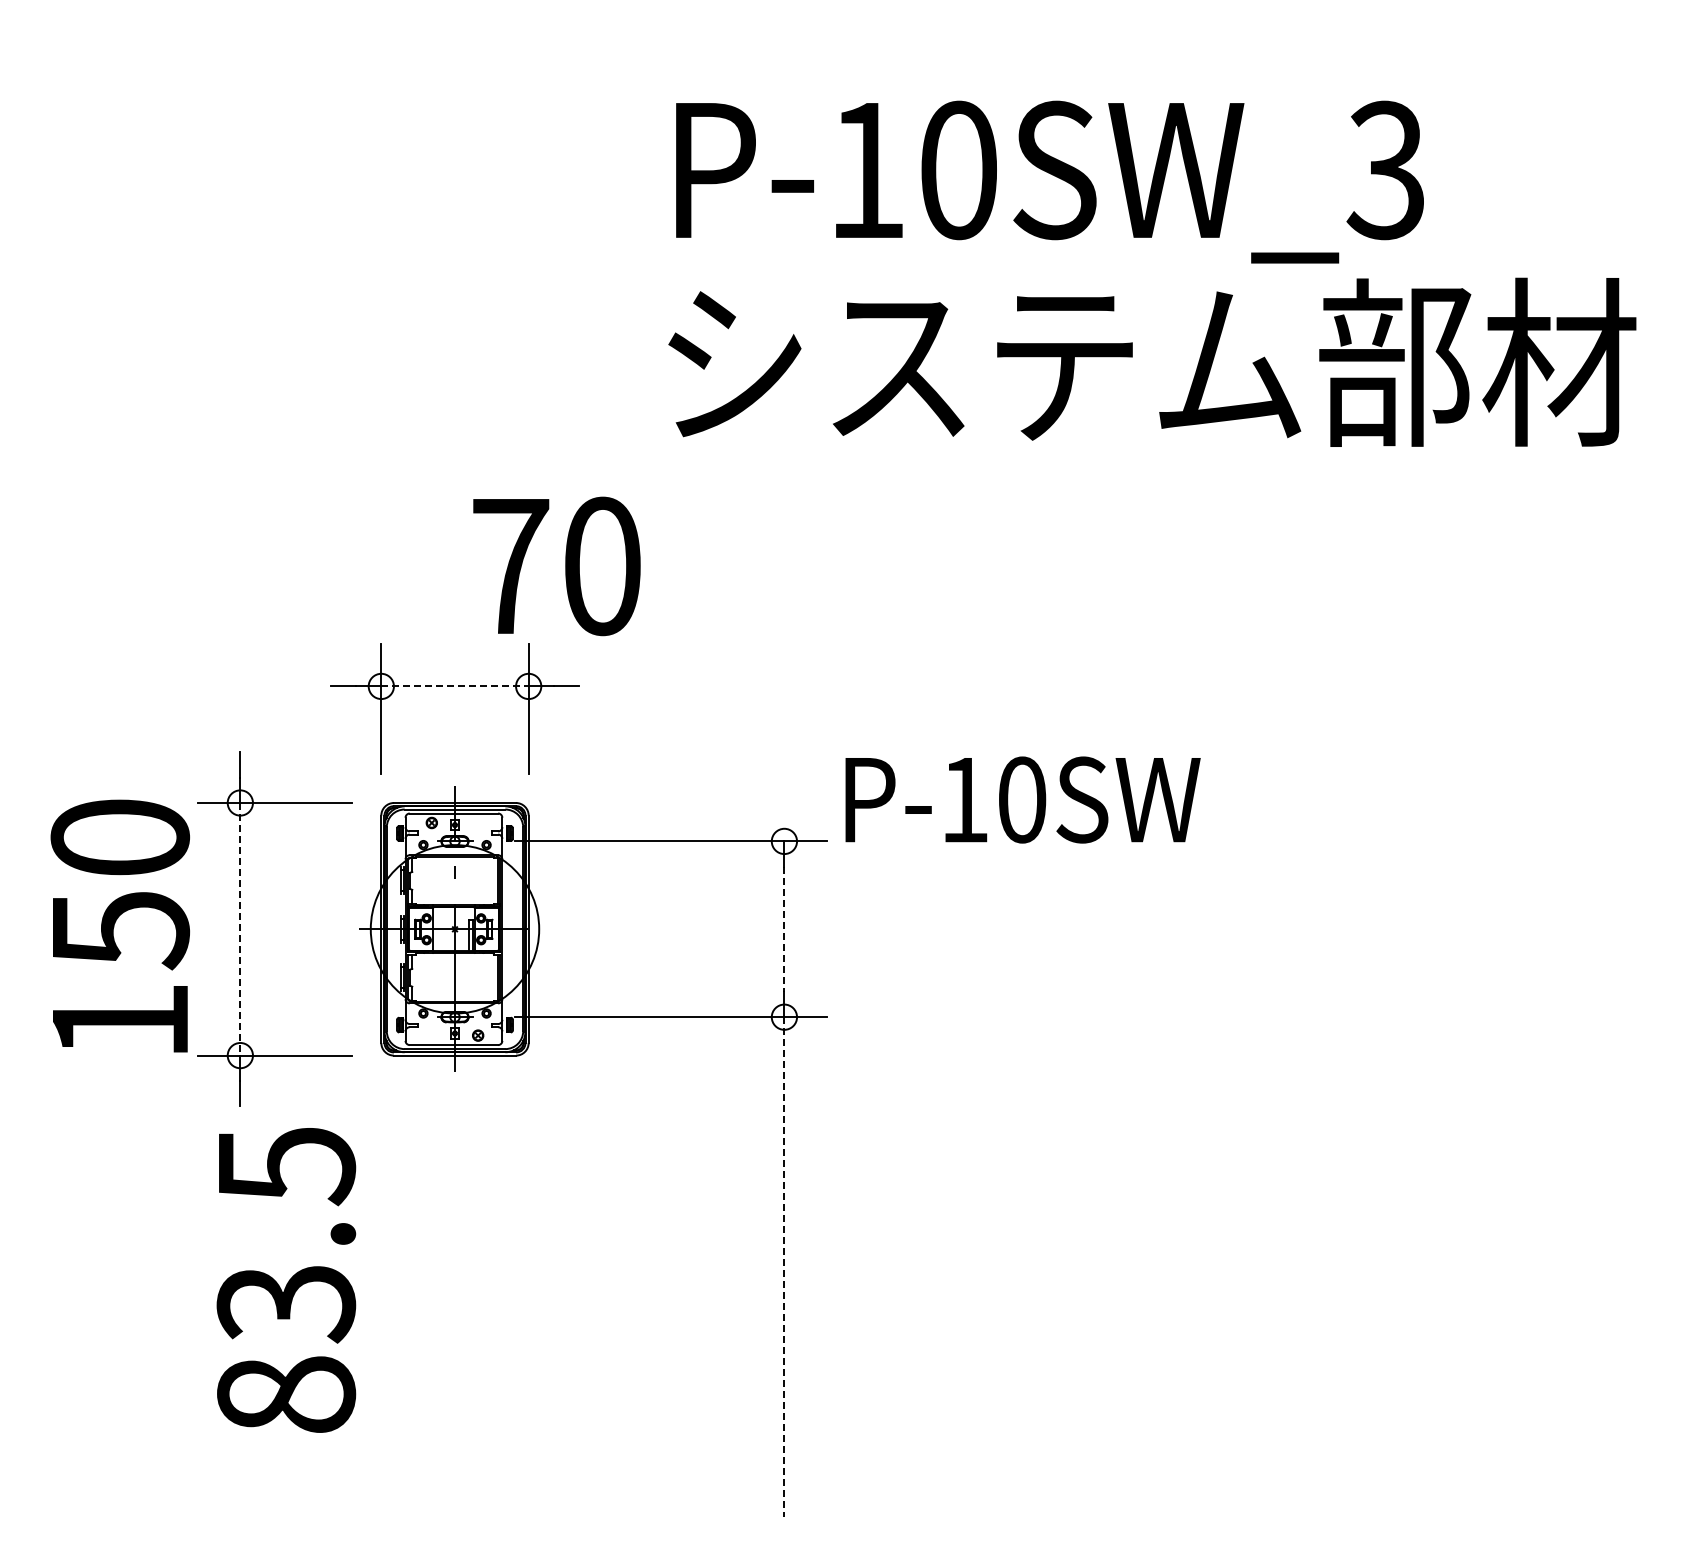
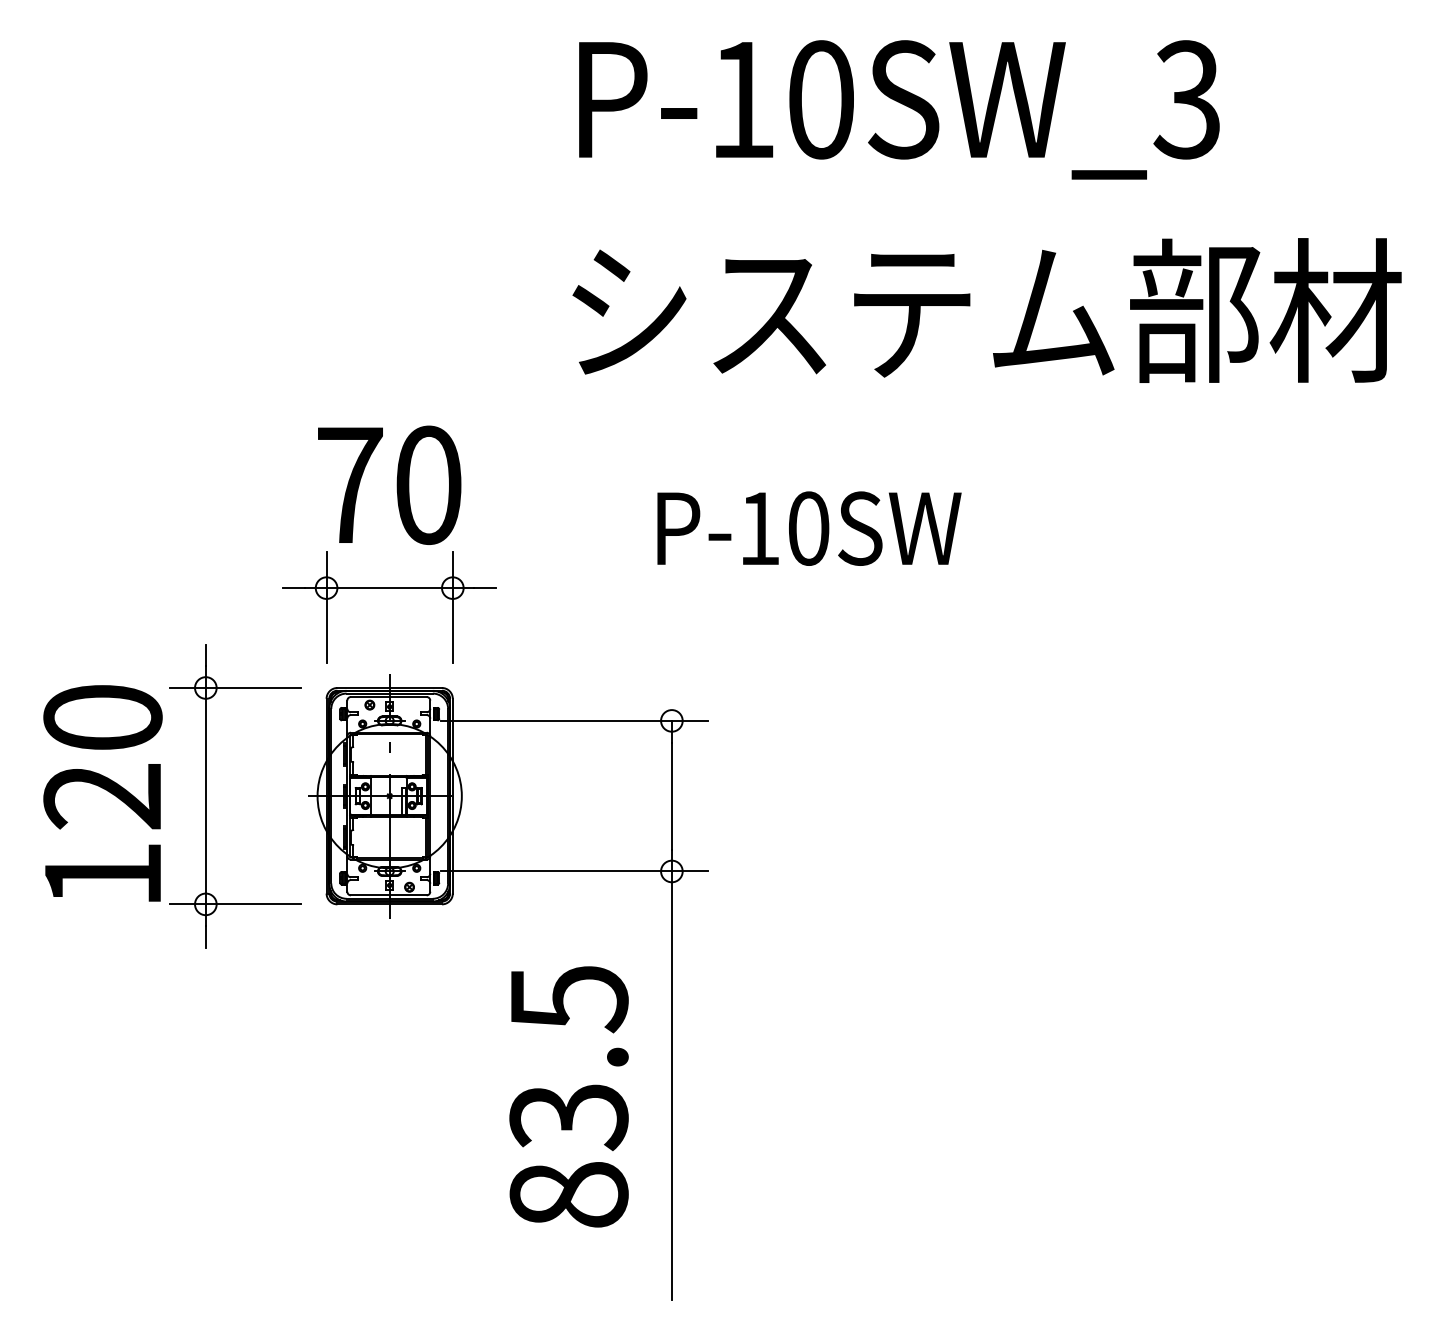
text: (1049, 181) -> (898, 109), moved
text: (556, 566) -> (389, 485), moved
line: (455, 686) -> (390, 588), dashed -> solid
text: (1022, 799) -> (809, 528), moved
line: (240, 929) -> (205, 796), dashed -> solid
line: (784, 929) -> (671, 796), dashed -> solid
text: (120, 930) -> (103, 797), 150 -> 120
line: (784, 1267) -> (671, 1085), dashed -> solid
text: (286, 1280) -> (569, 1097), moved

